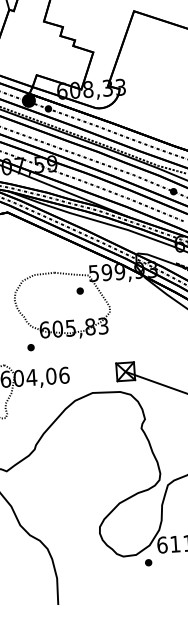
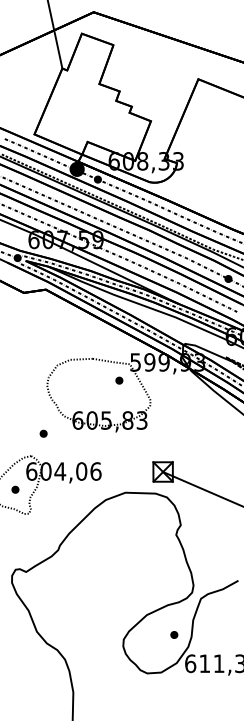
part: (30, 347) -> (43, 433), moved
part: (148, 562) -> (174, 634), moved

